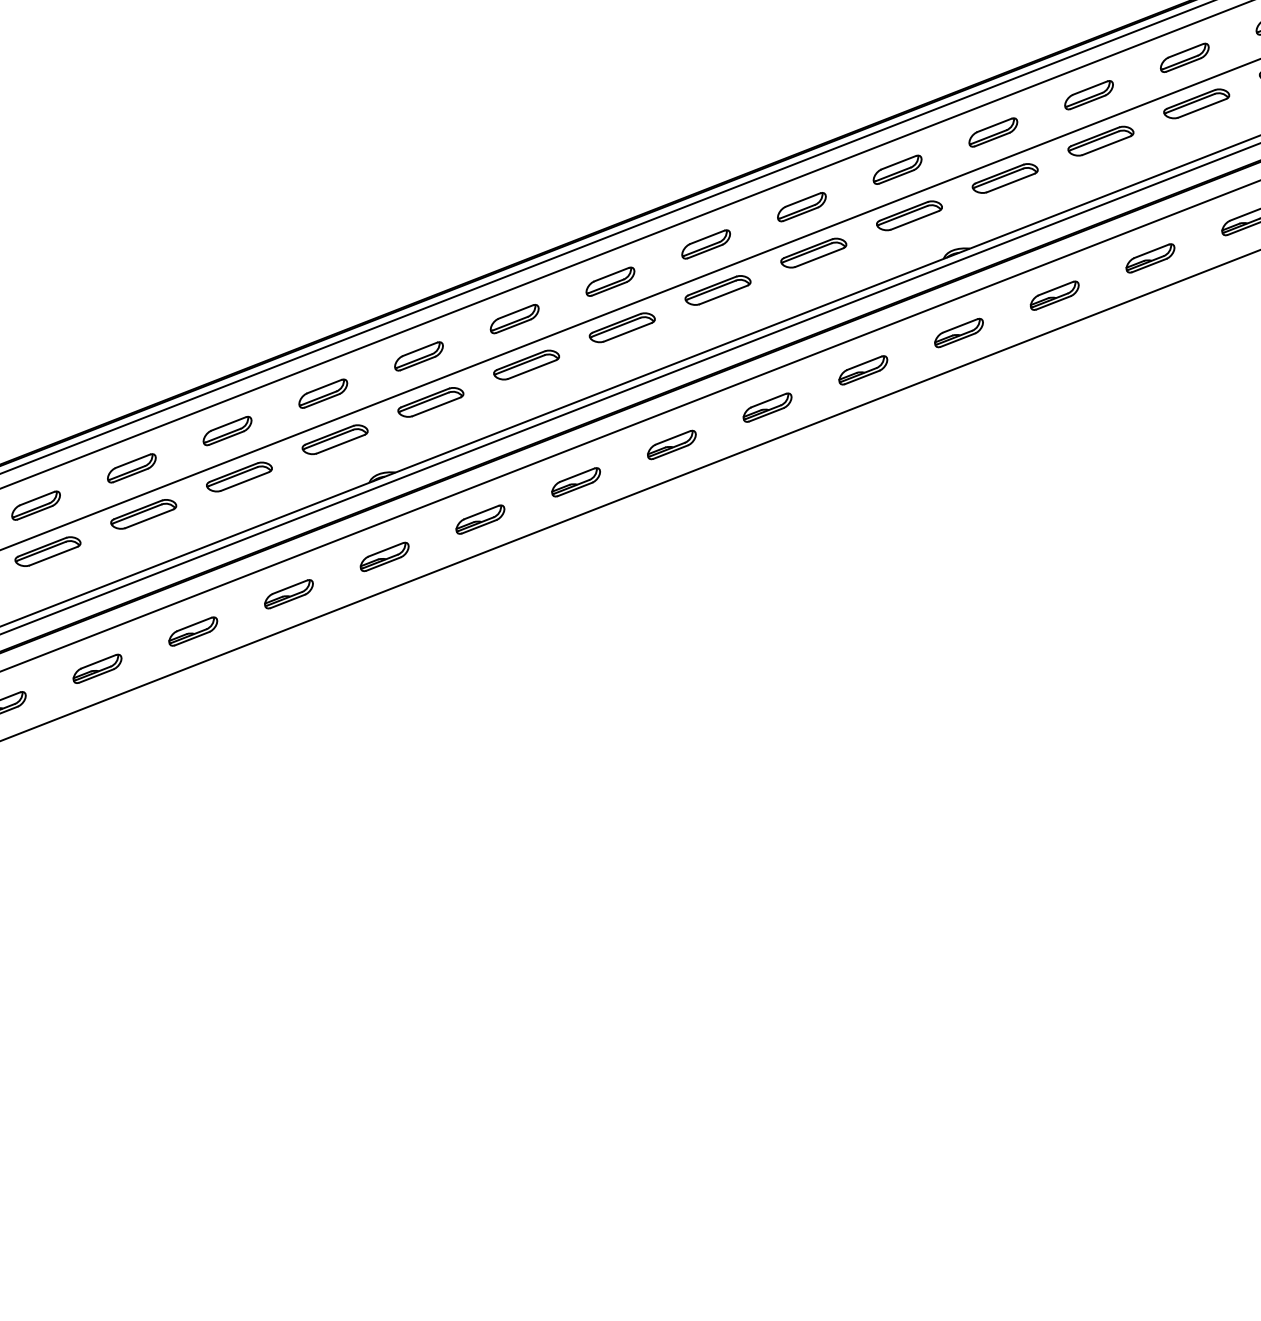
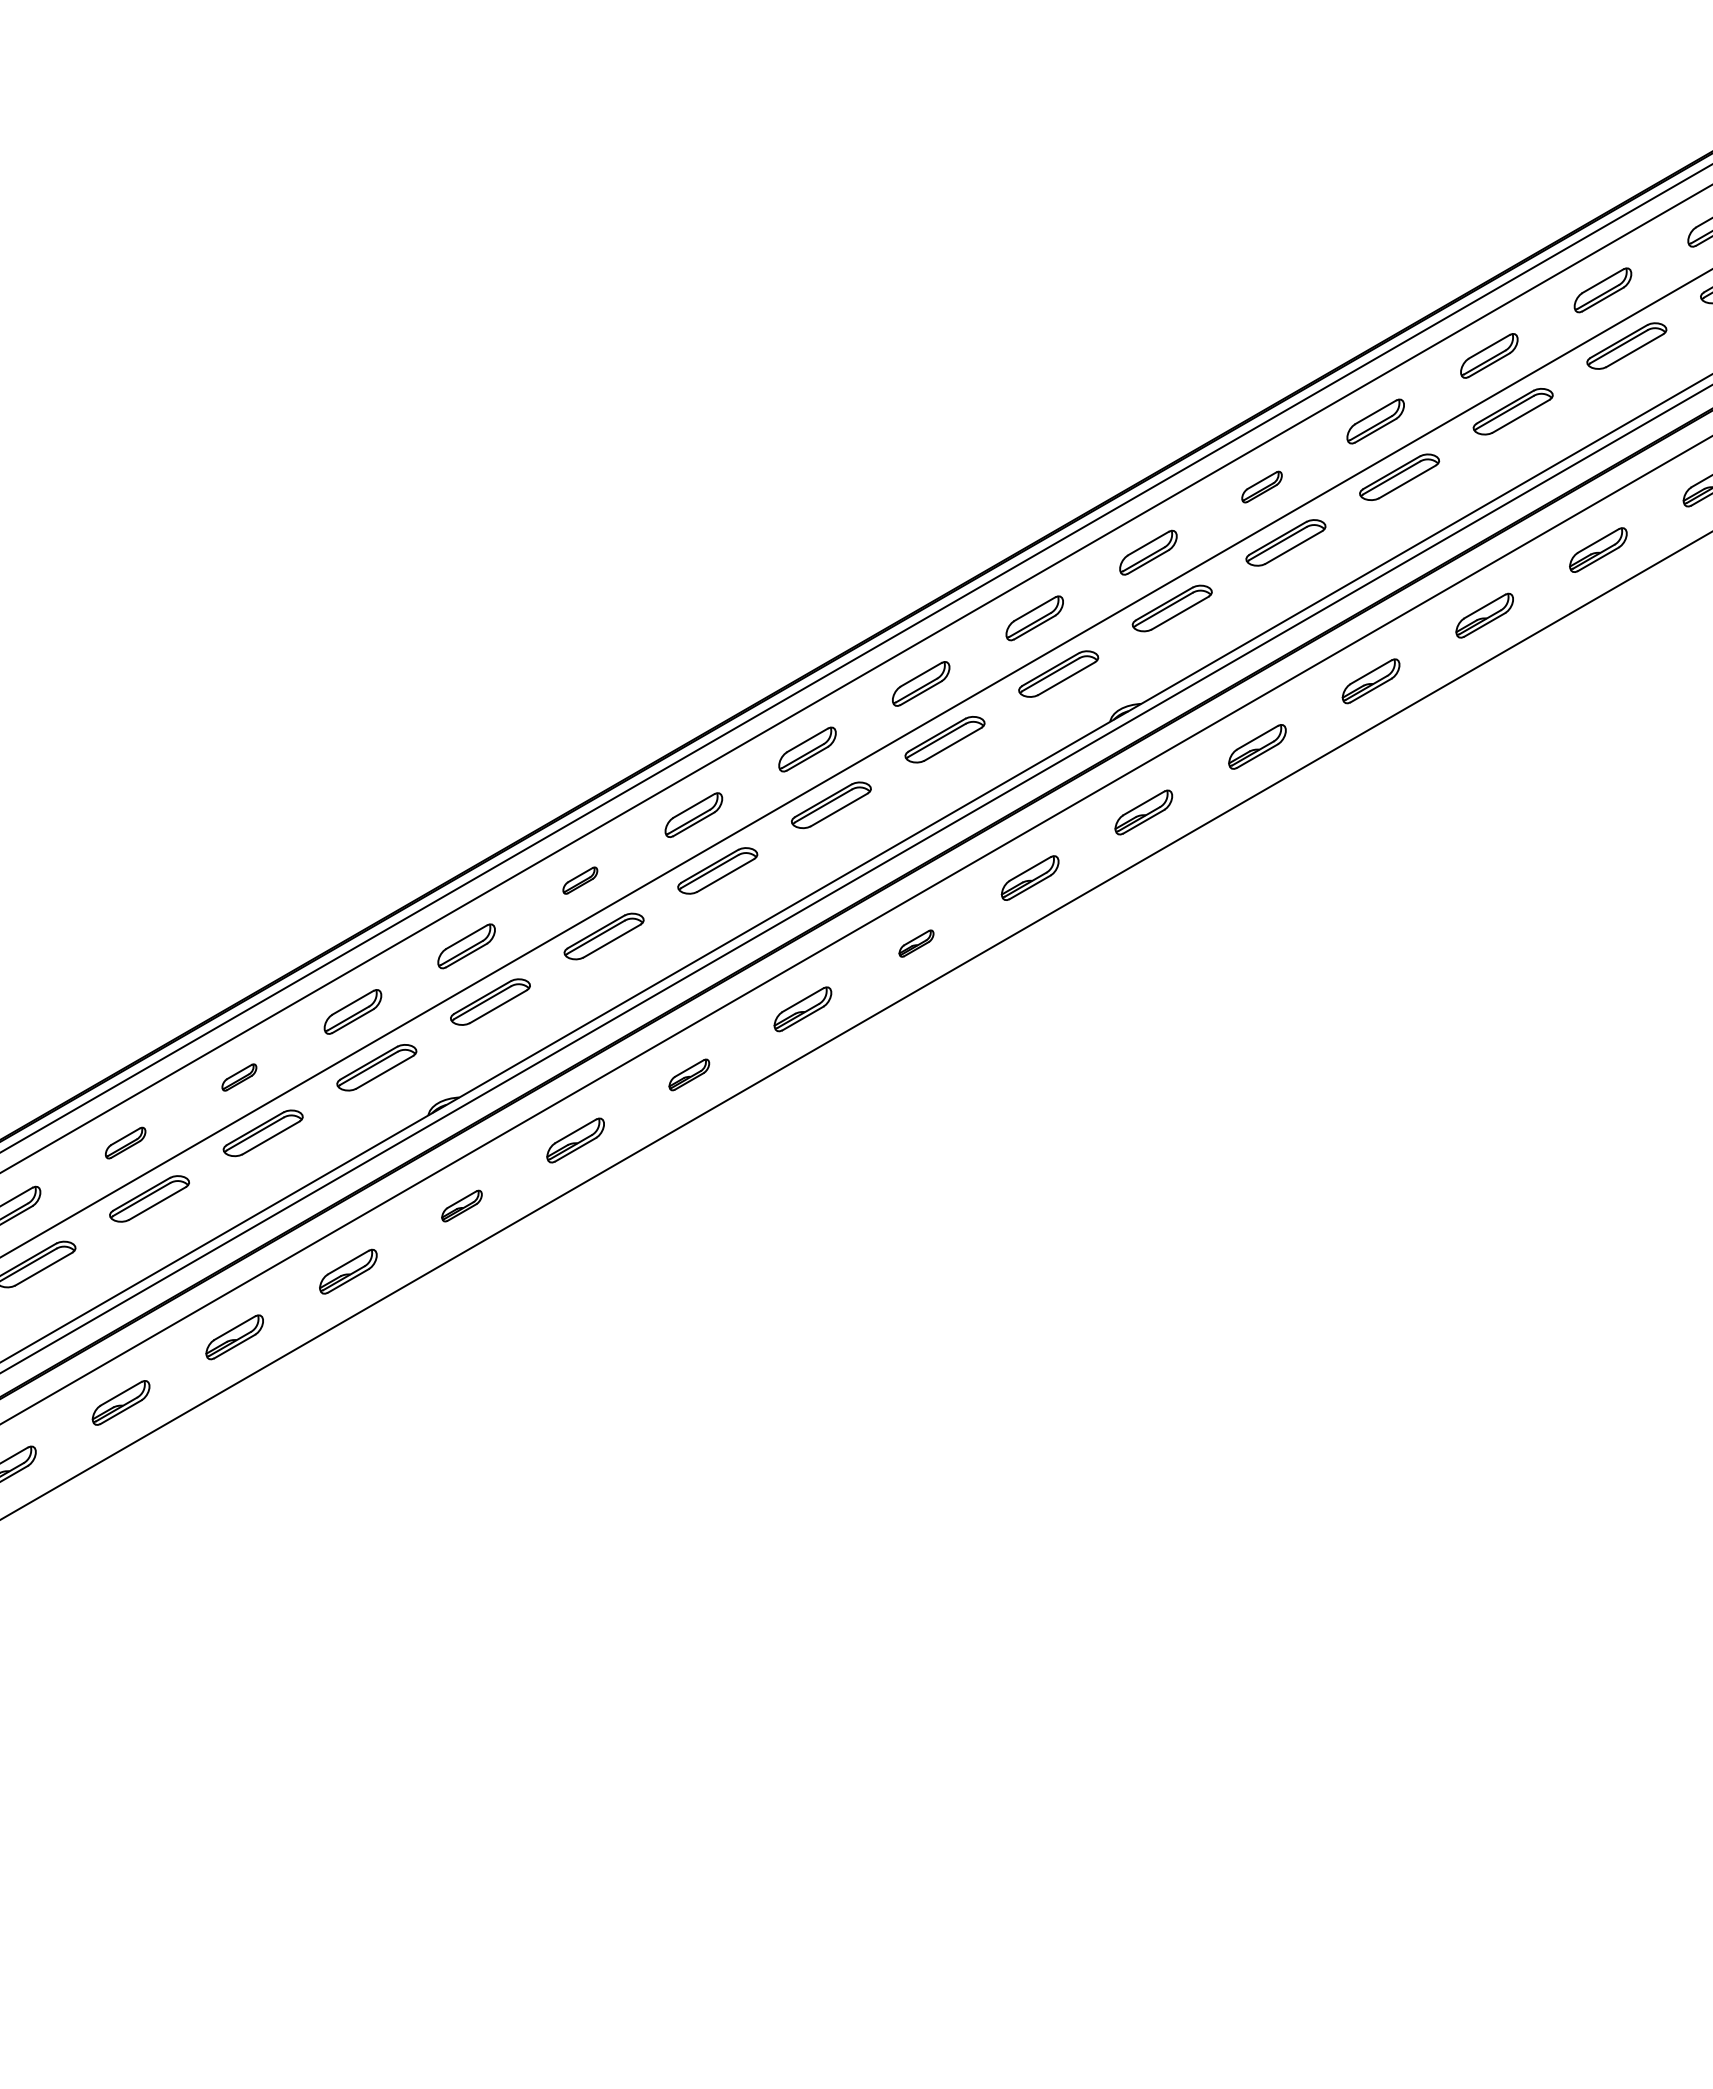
part: (1088, 94) -> (1261, 486), size x0.7
part: (514, 318) -> (580, 880), size x0.6
part: (767, 407) -> (916, 943), size x0.6
part: (227, 431) -> (239, 1077), size x0.6
part: (131, 467) -> (125, 1142), size x0.7
part: (576, 481) -> (689, 1074), size x0.7
part: (384, 556) -> (461, 1205), size x0.7

